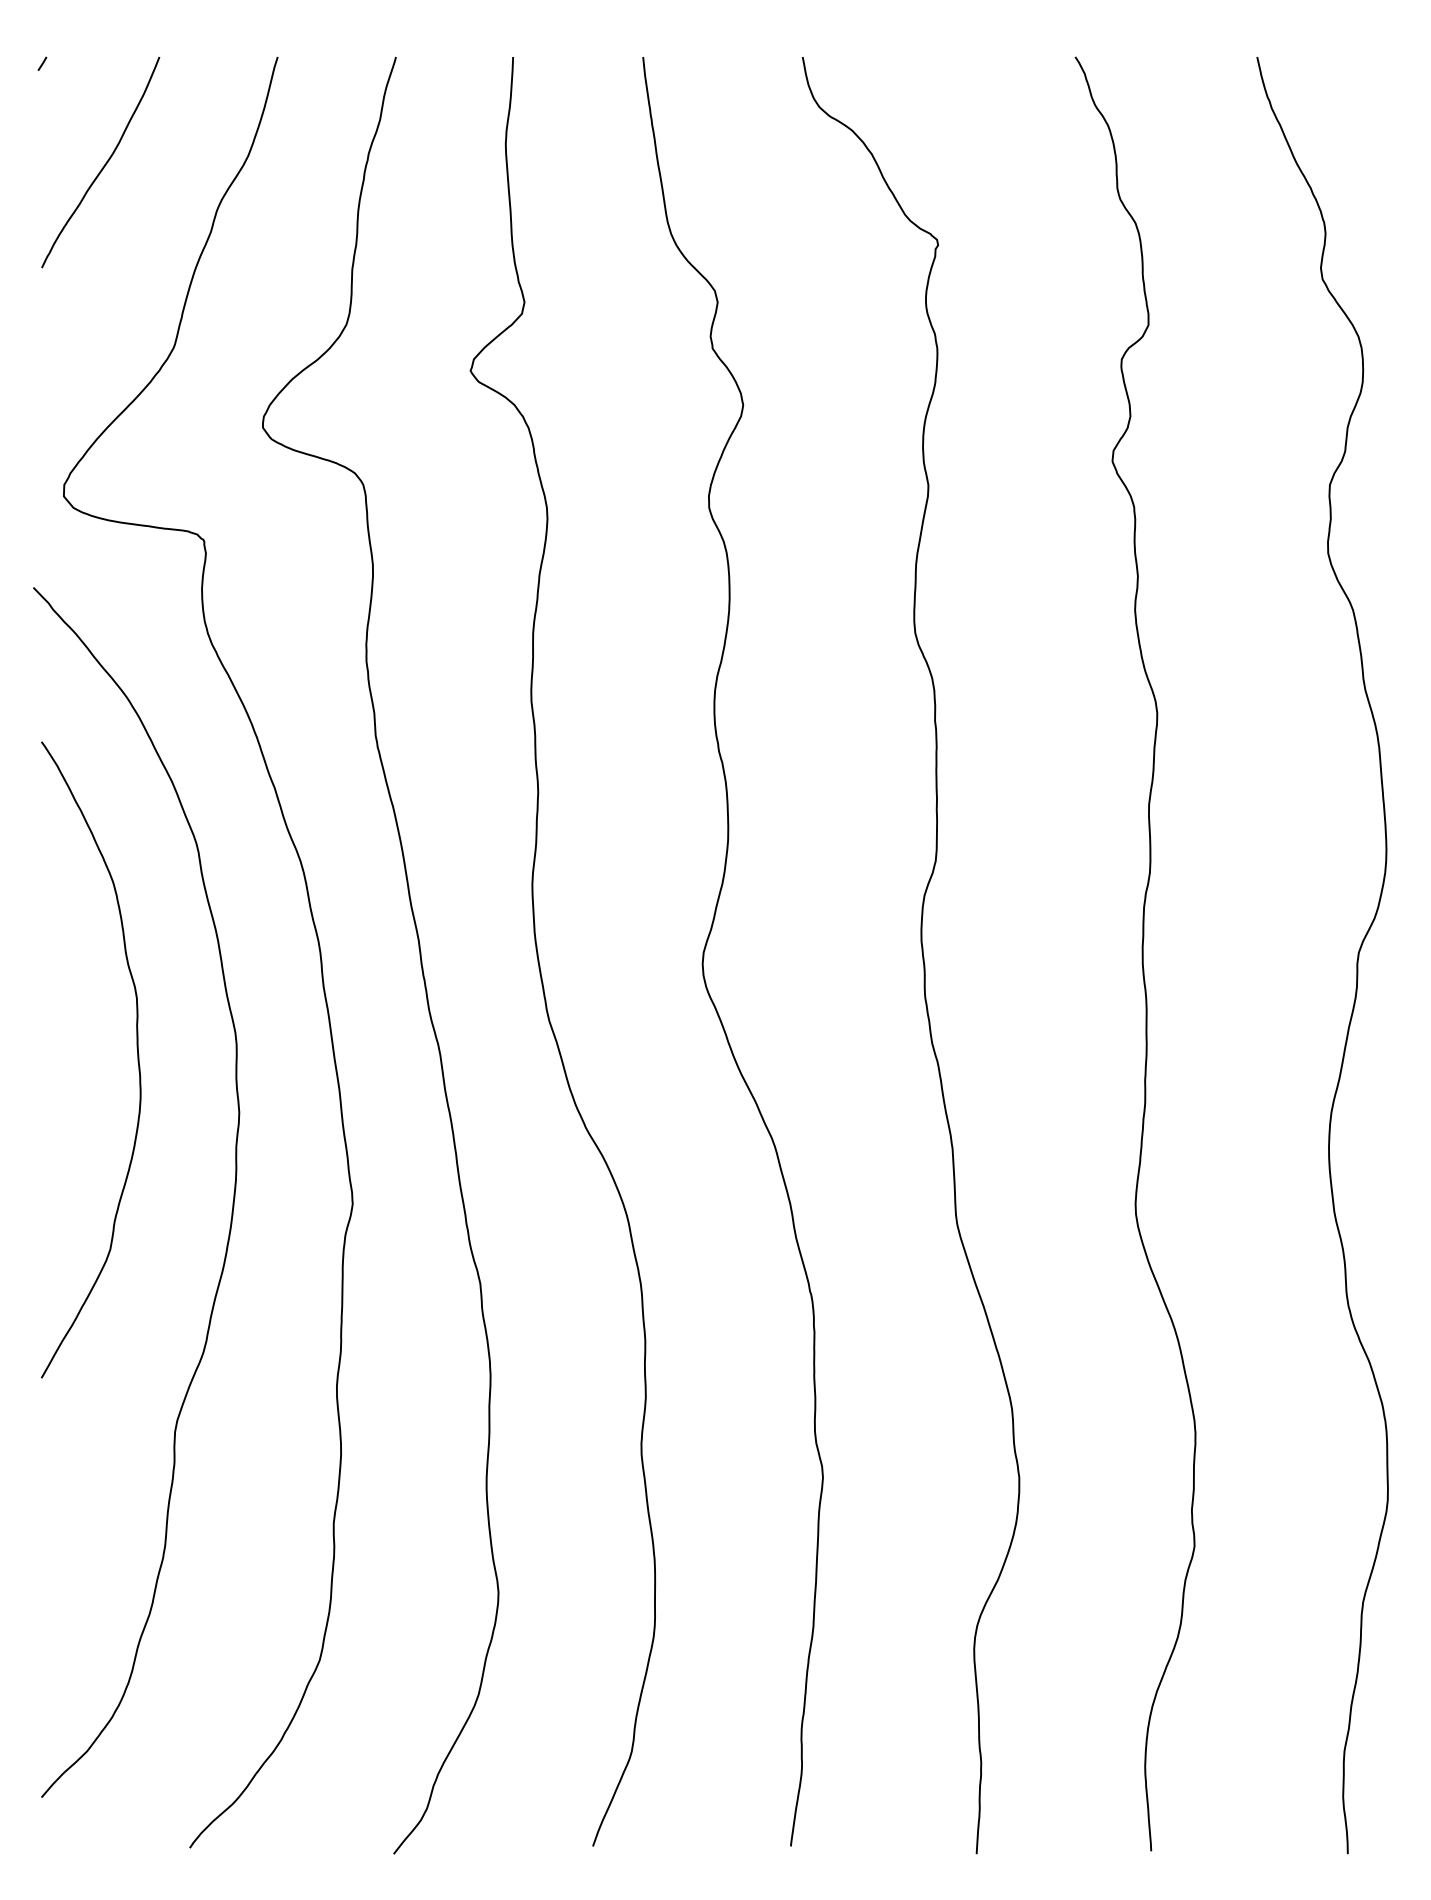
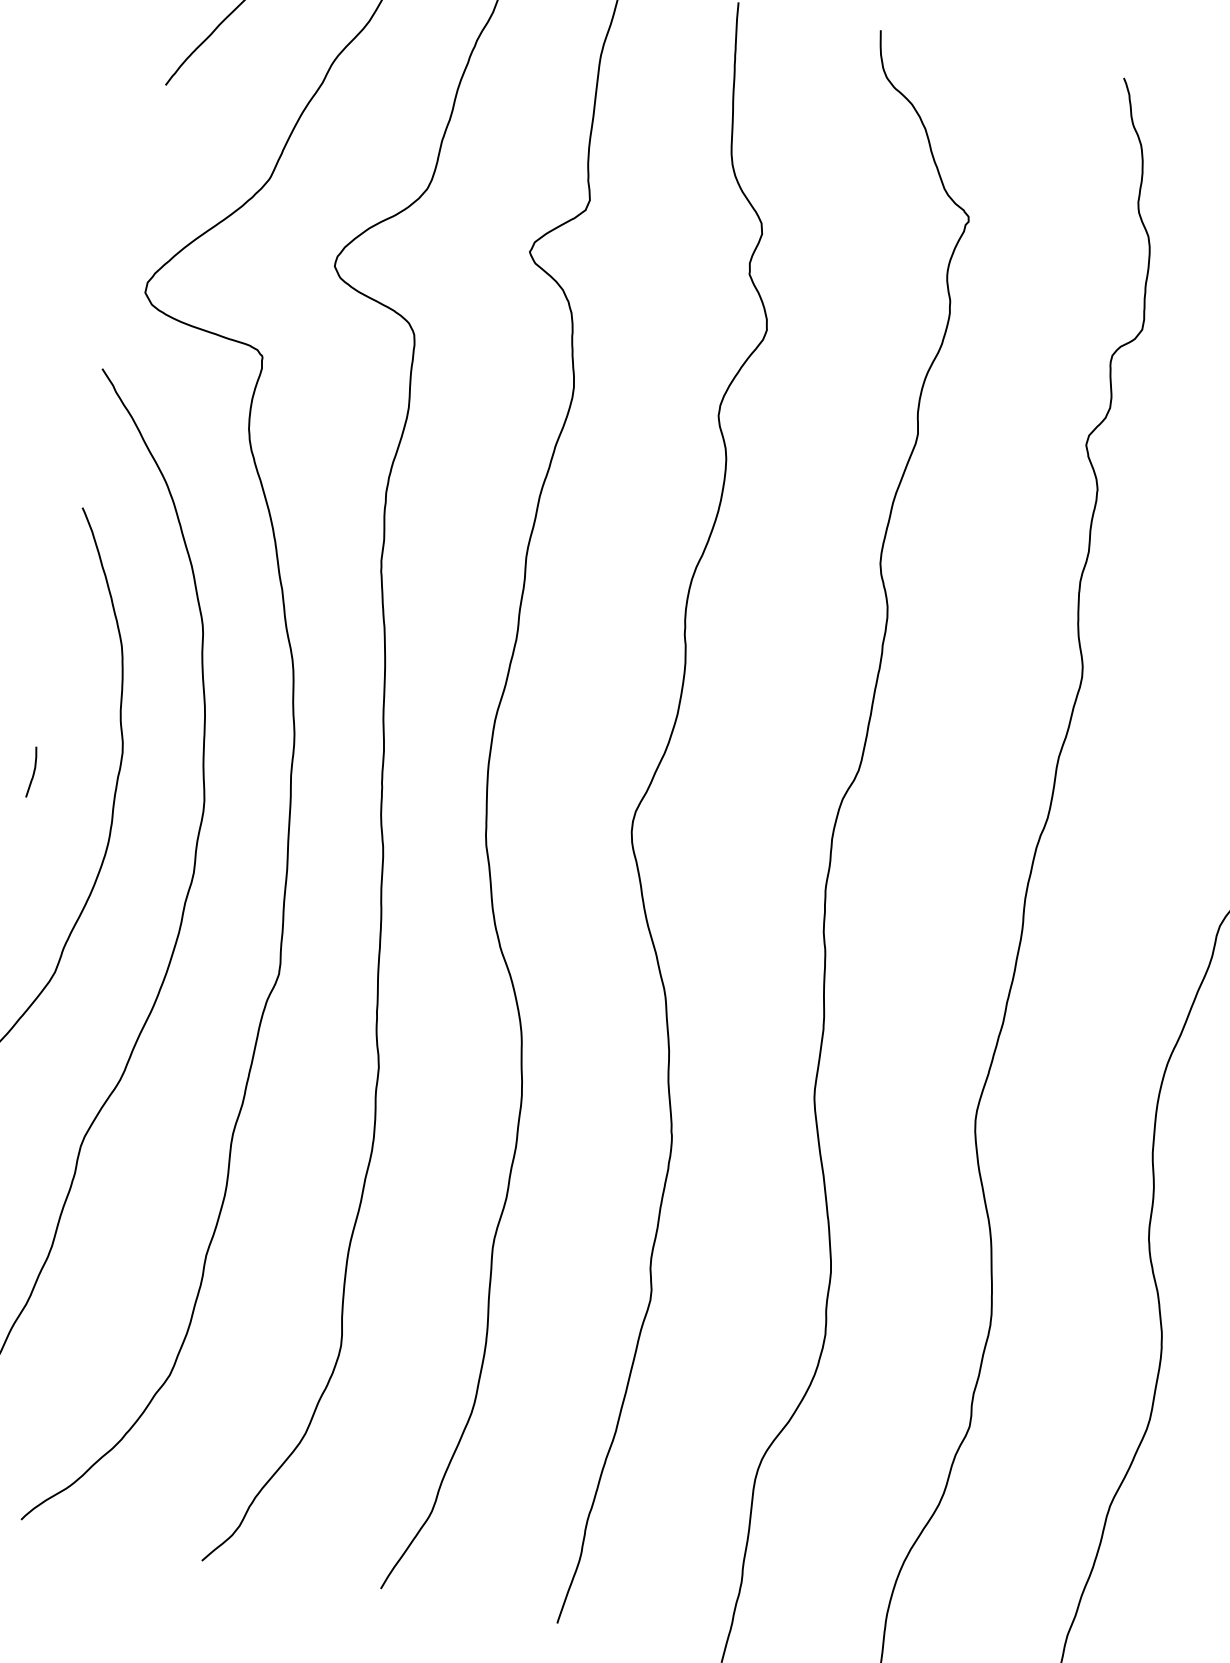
curve: (44, 1037) -> (33, 771), added

